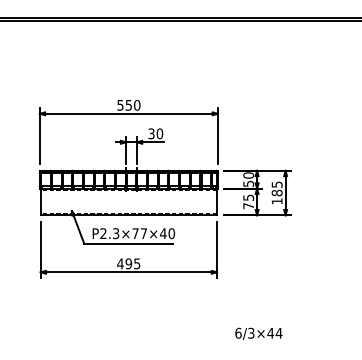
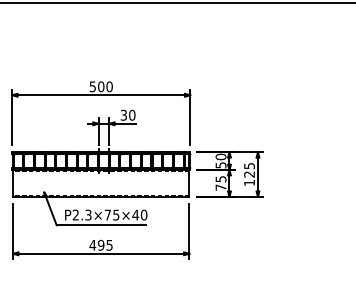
text: (128, 104) -> (100, 85), 550 -> 500
text: (276, 192) -> (248, 173), 185 -> 125
text: (143, 233) -> (115, 214), P2.3×77×40 -> P2.3×75×40

